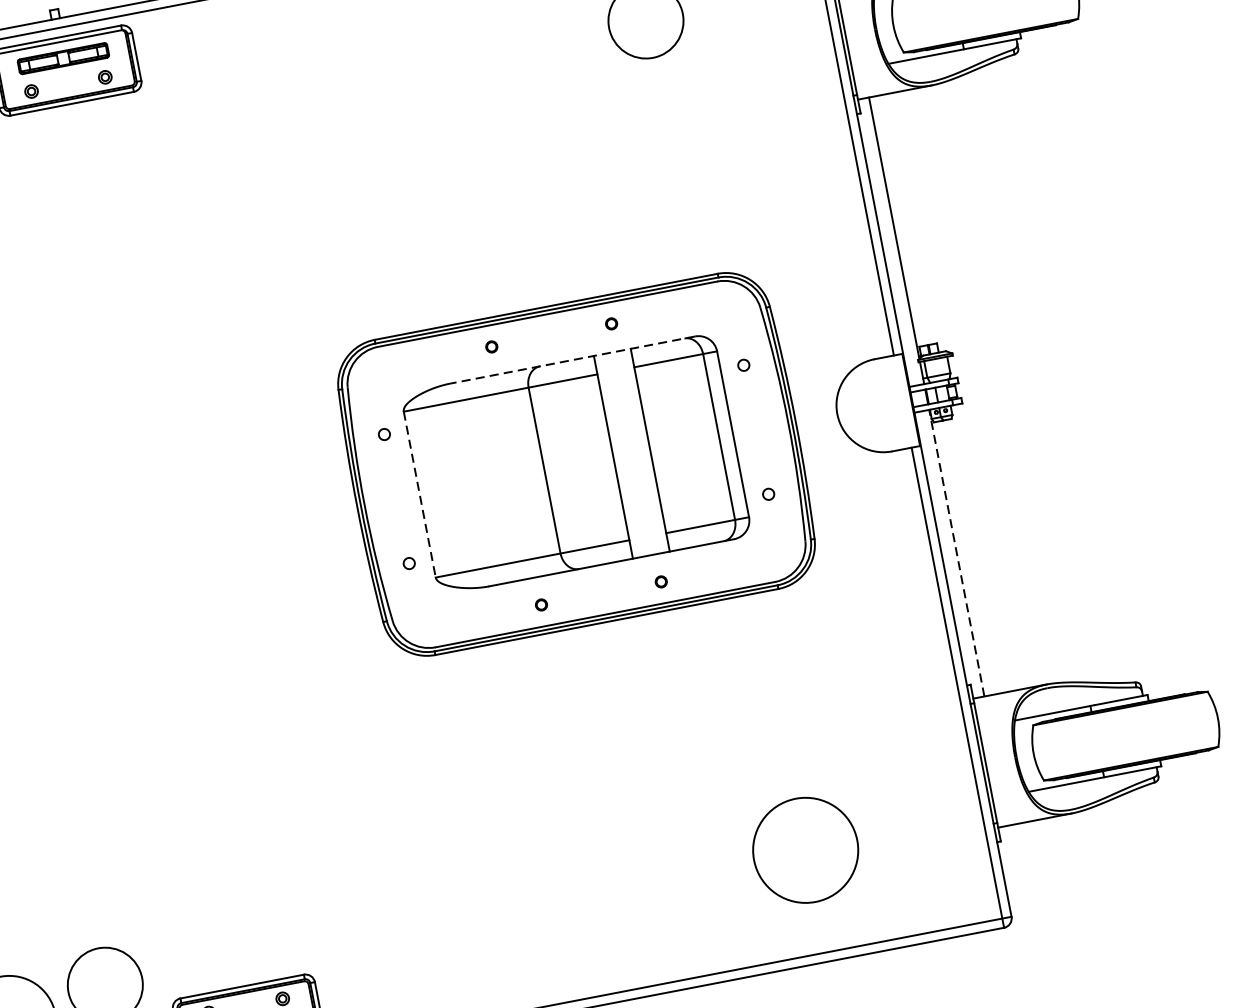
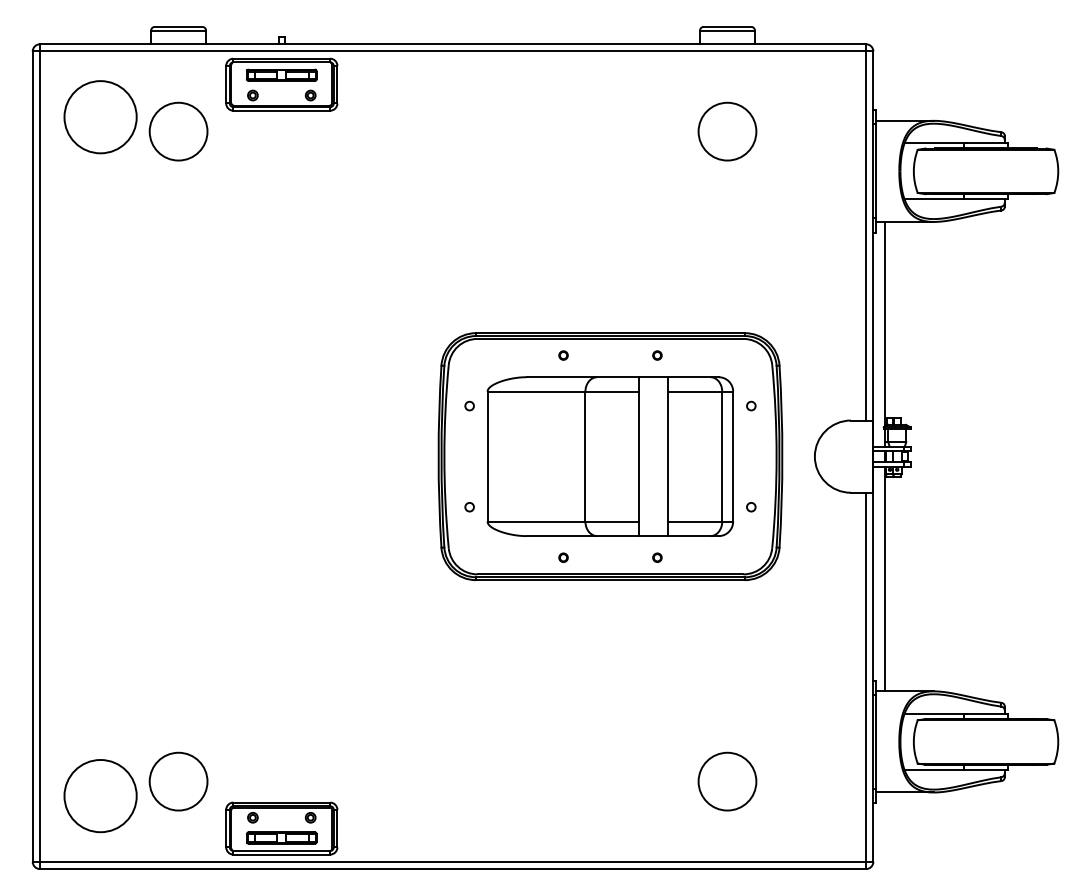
line: (572, 360) -> (622, 377), dashed -> solid
line: (419, 494) -> (487, 456), dashed -> solid
line: (956, 552) -> (884, 578), dashed -> solid
circle: (805, 850) -> (727, 781), size x0.71

